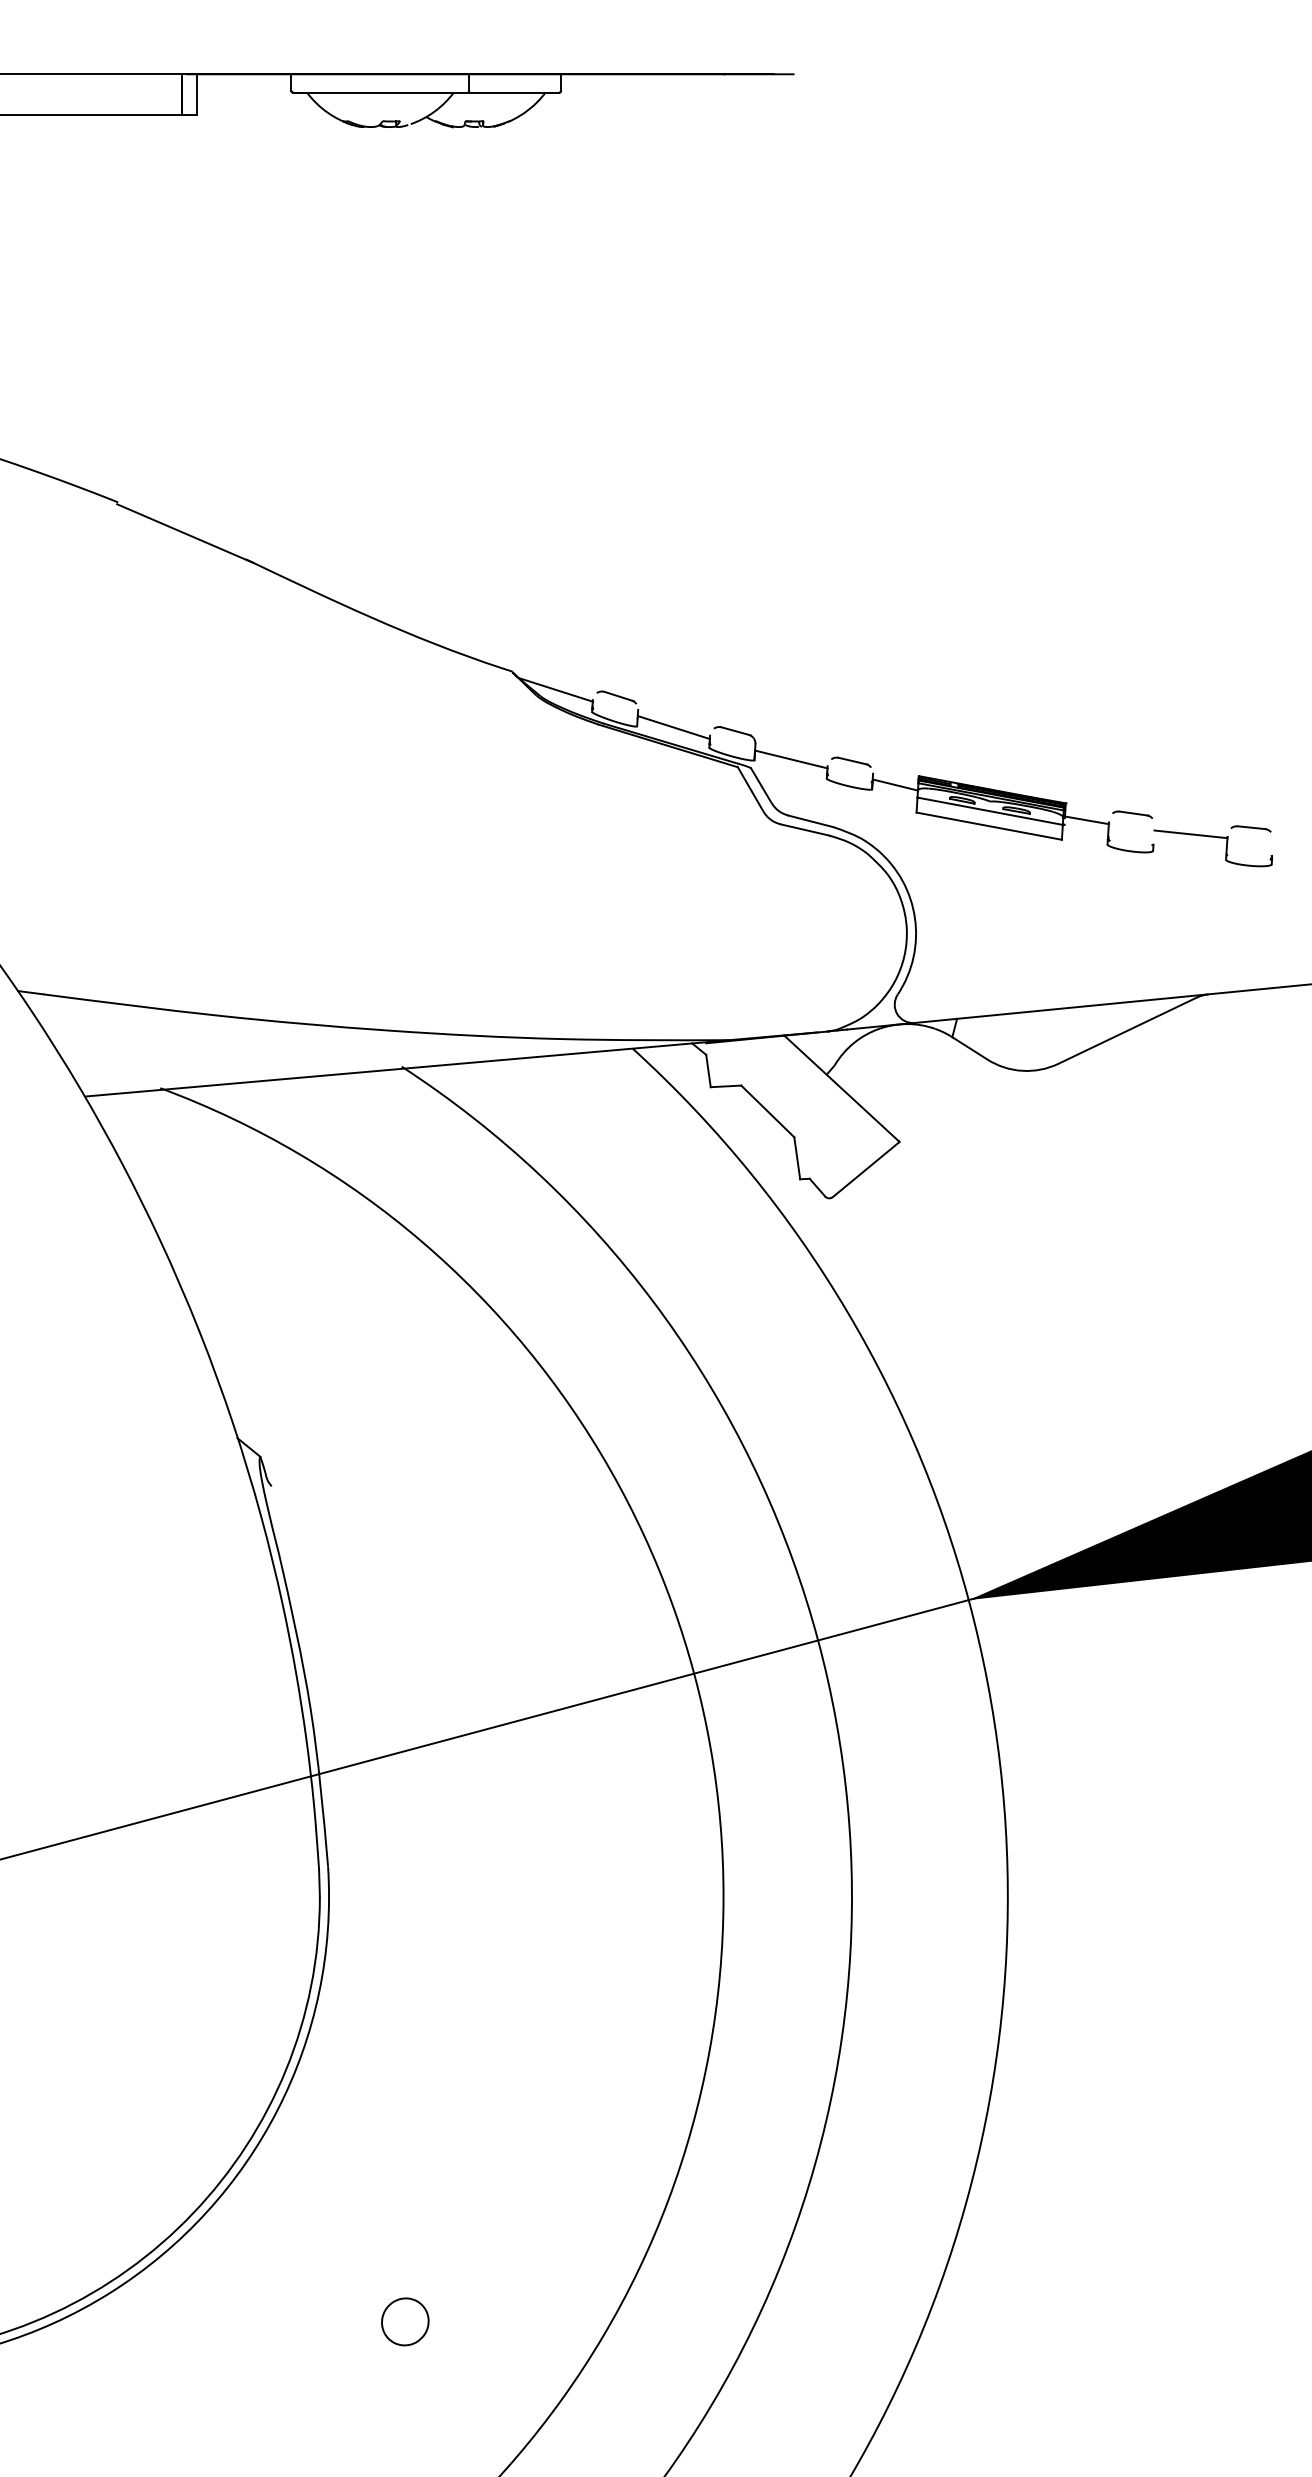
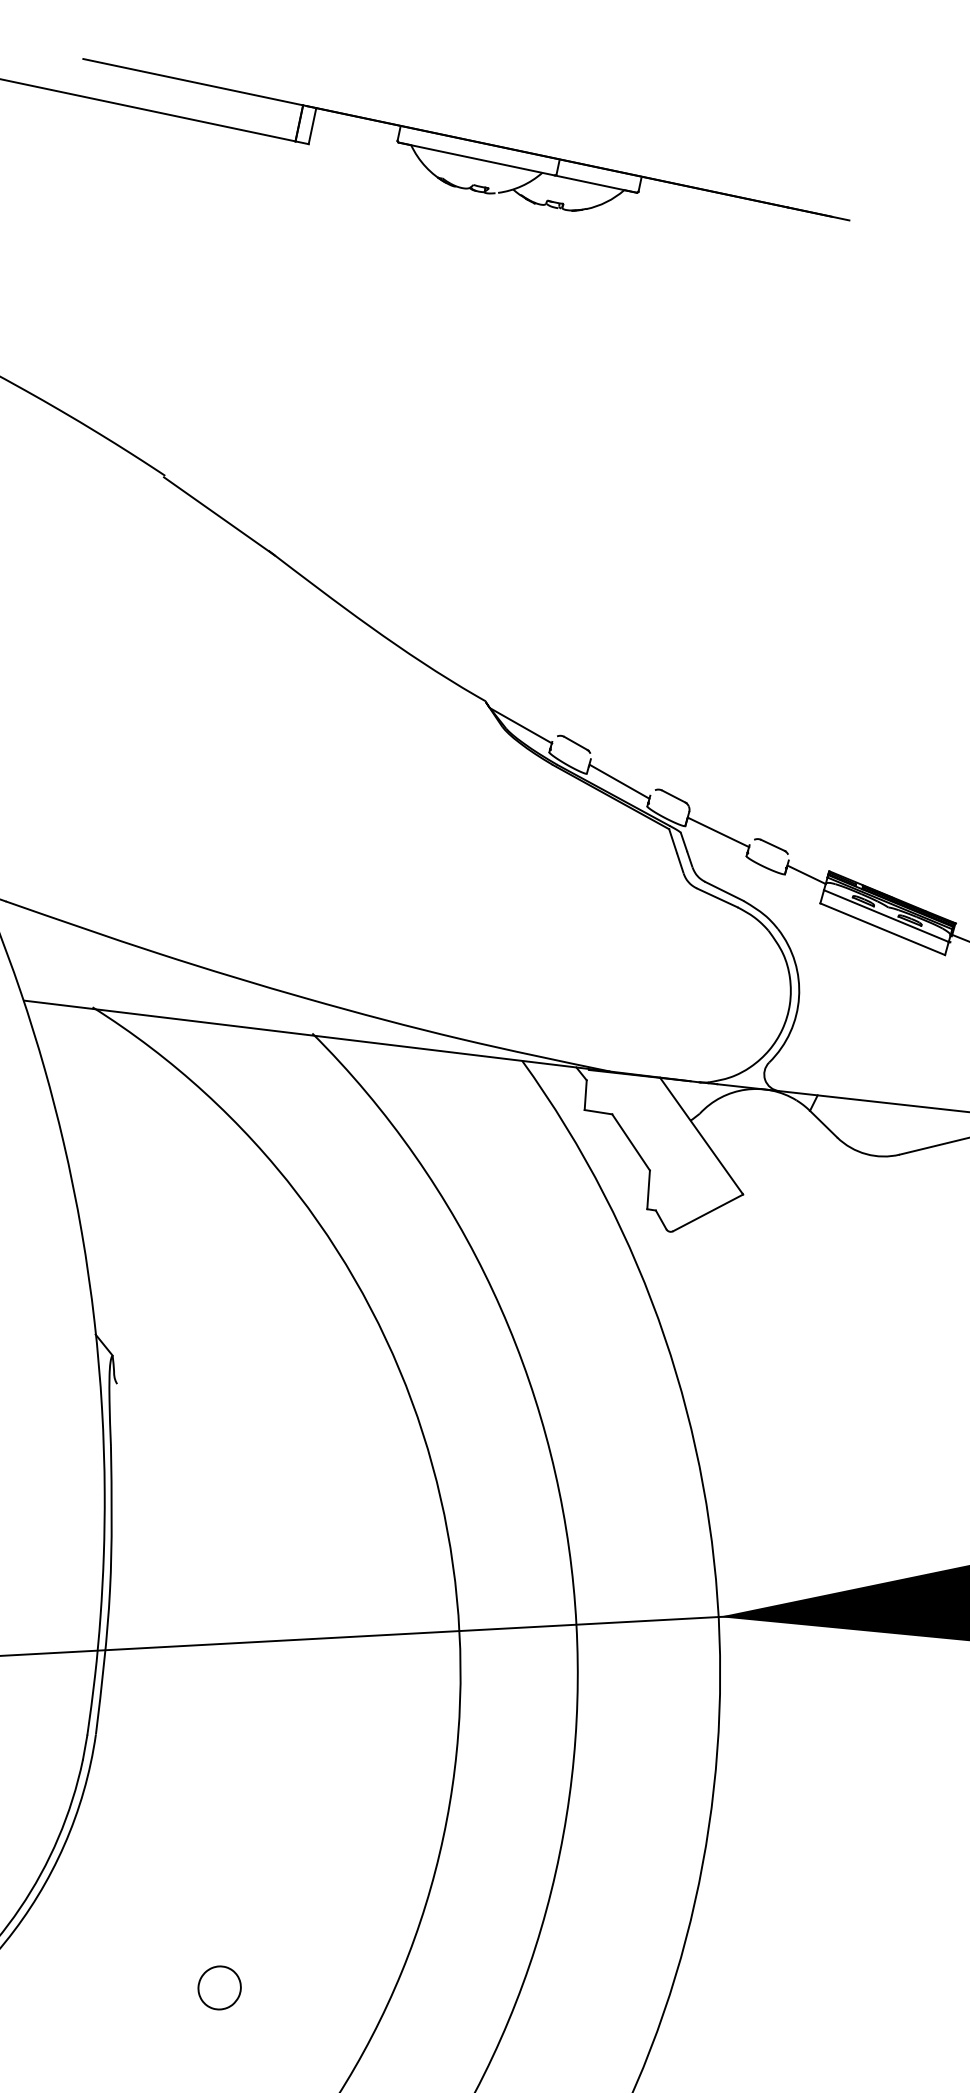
part: (517, 2109) -> (219, 1987), added

